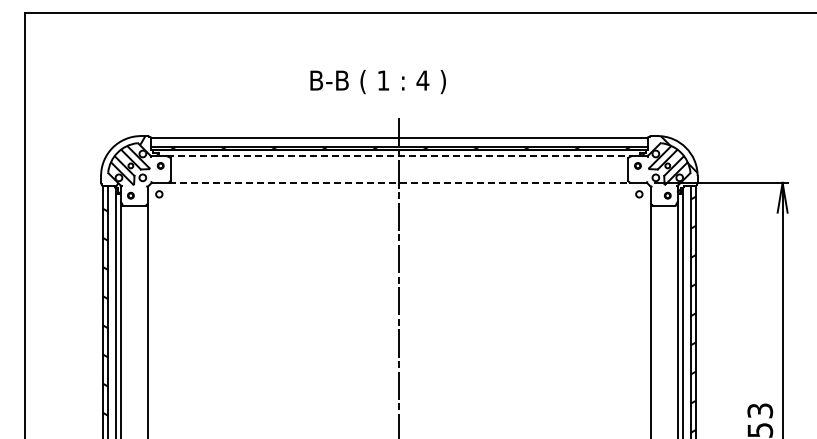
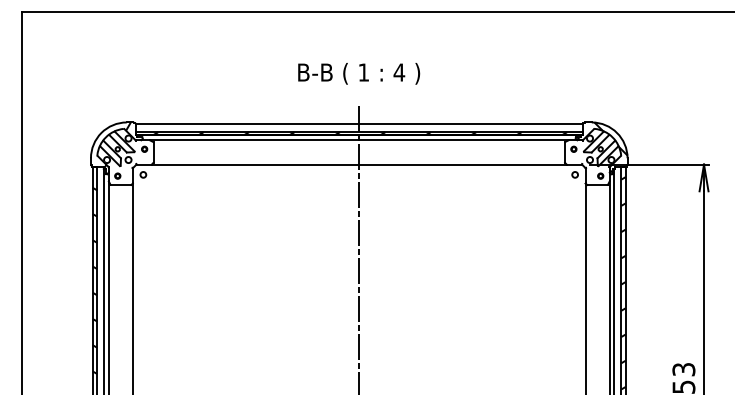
text: (377, 81) -> (358, 73), moved
line: (399, 155) -> (359, 139), dashed -> solid
line: (399, 182) -> (359, 164), dashed -> solid

